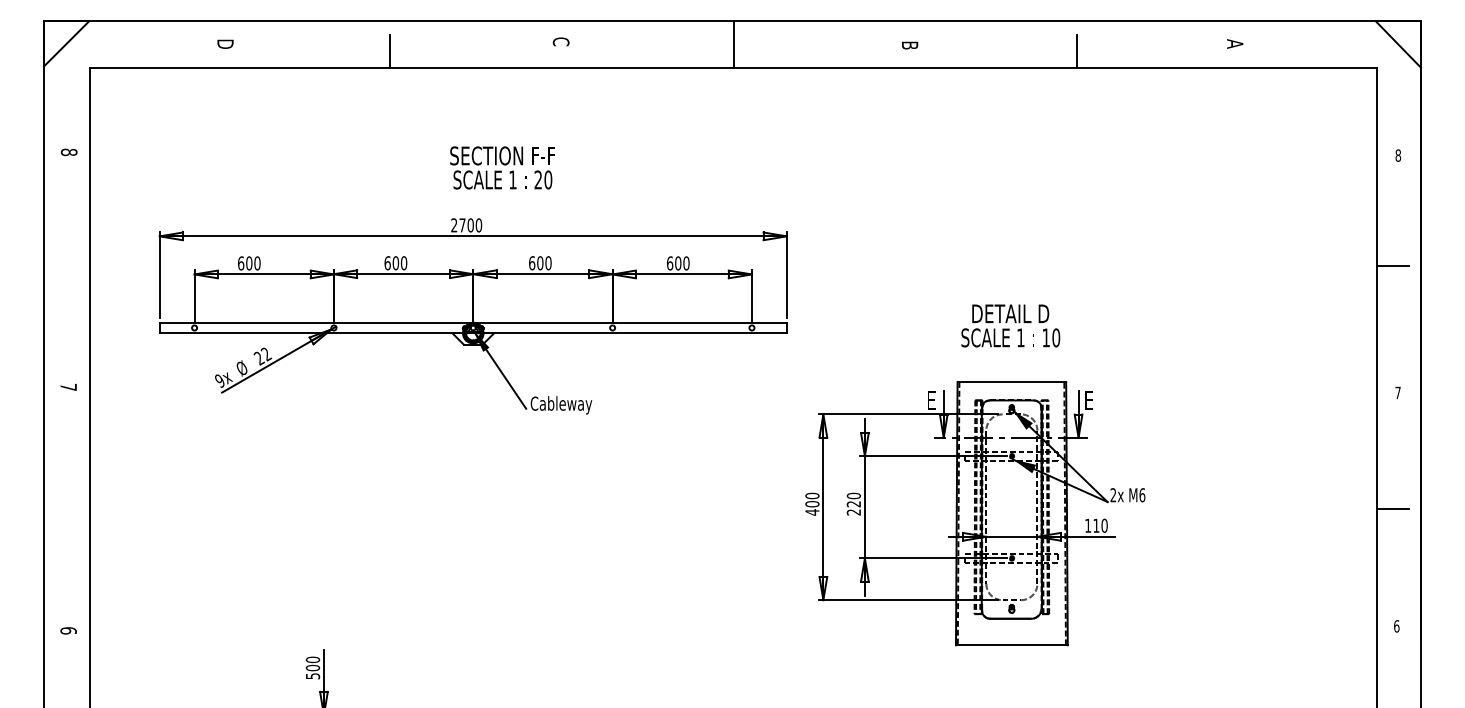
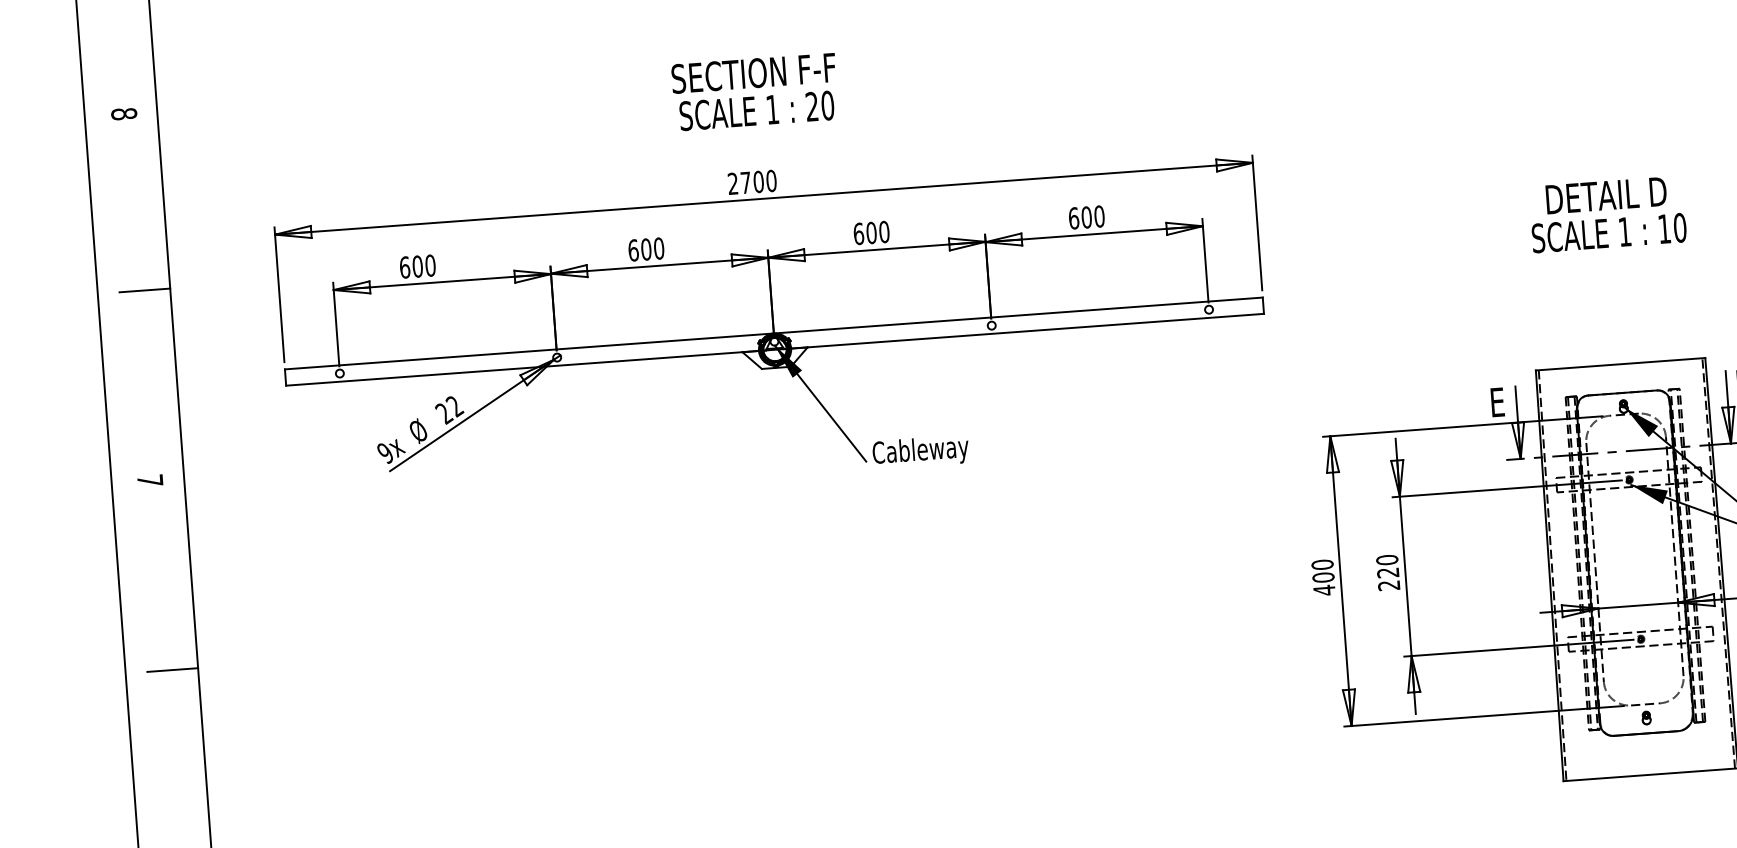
text: (502, 167) -> (754, 91), moved
line: (73, 265) -> (143, 289), added
text: (1010, 325) -> (1607, 213), moved
line: (73, 509) -> (171, 670), added

